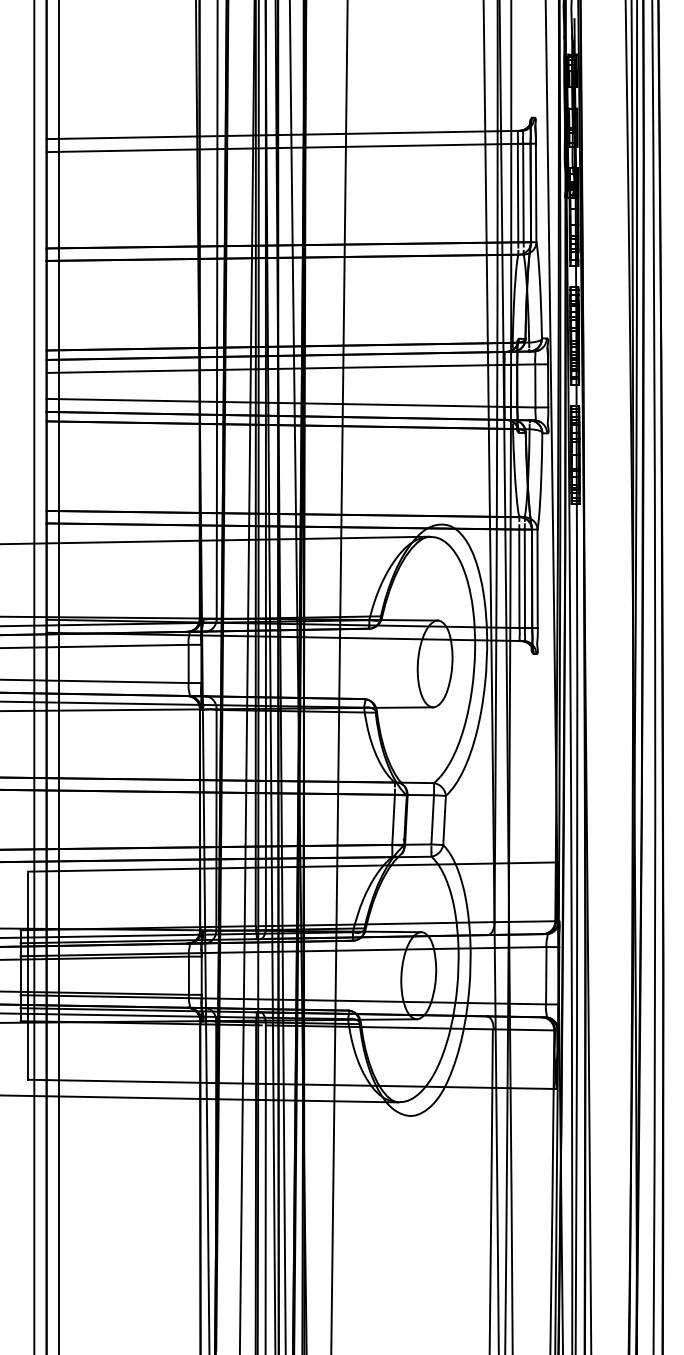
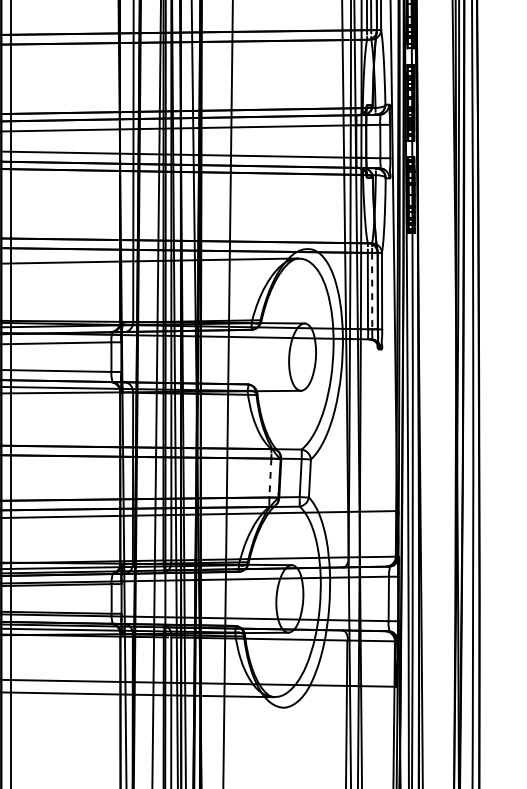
line: (524, 579) -> (371, 291), solid -> dashed
line: (393, 820) -> (270, 478), solid -> dashed

